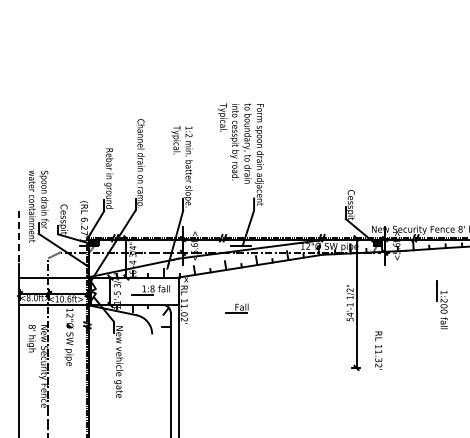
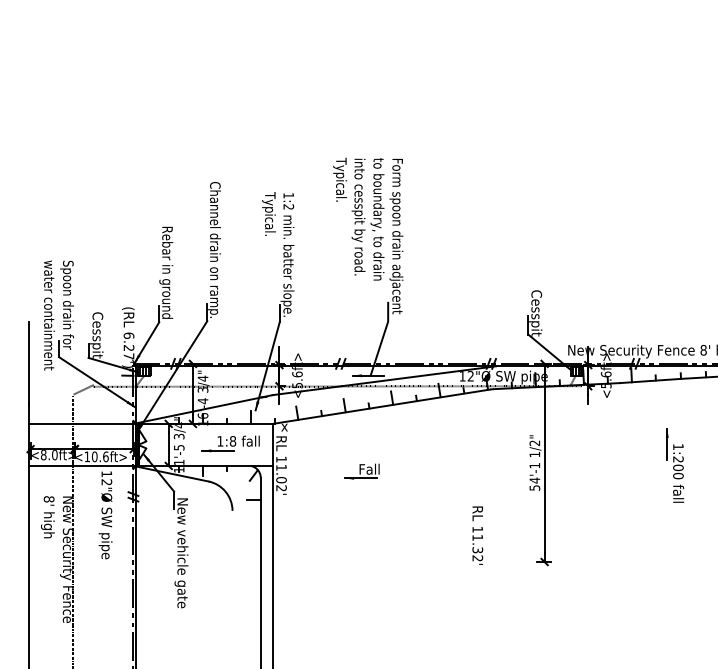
line: (19, 238) -> (29, 364), dashed -> solid
text: (378, 350) -> (477, 535), moved

